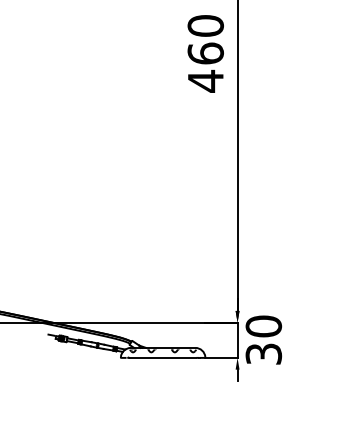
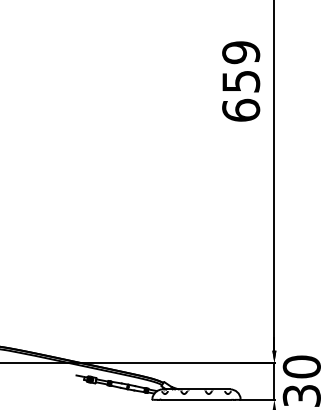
text: (205, 53) -> (240, 81), 460 -> 659

